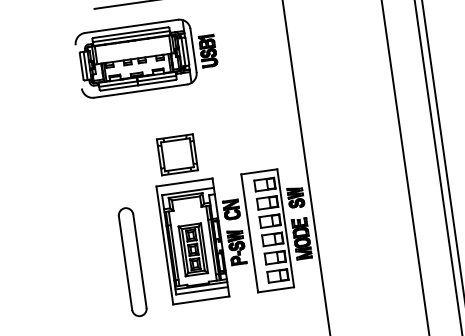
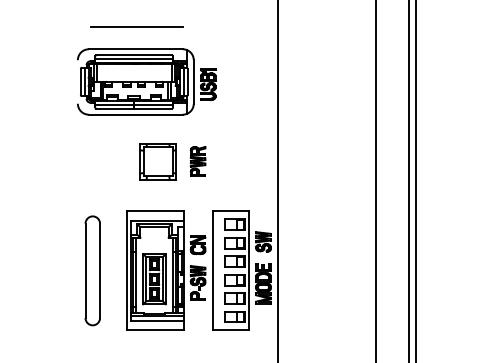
part: (146, 56) -> (146, 81), moved
part: (219, 127) -> (197, 161), added
part: (176, 154) -> (157, 161), moved
part: (132, 261) -> (92, 270), moved

